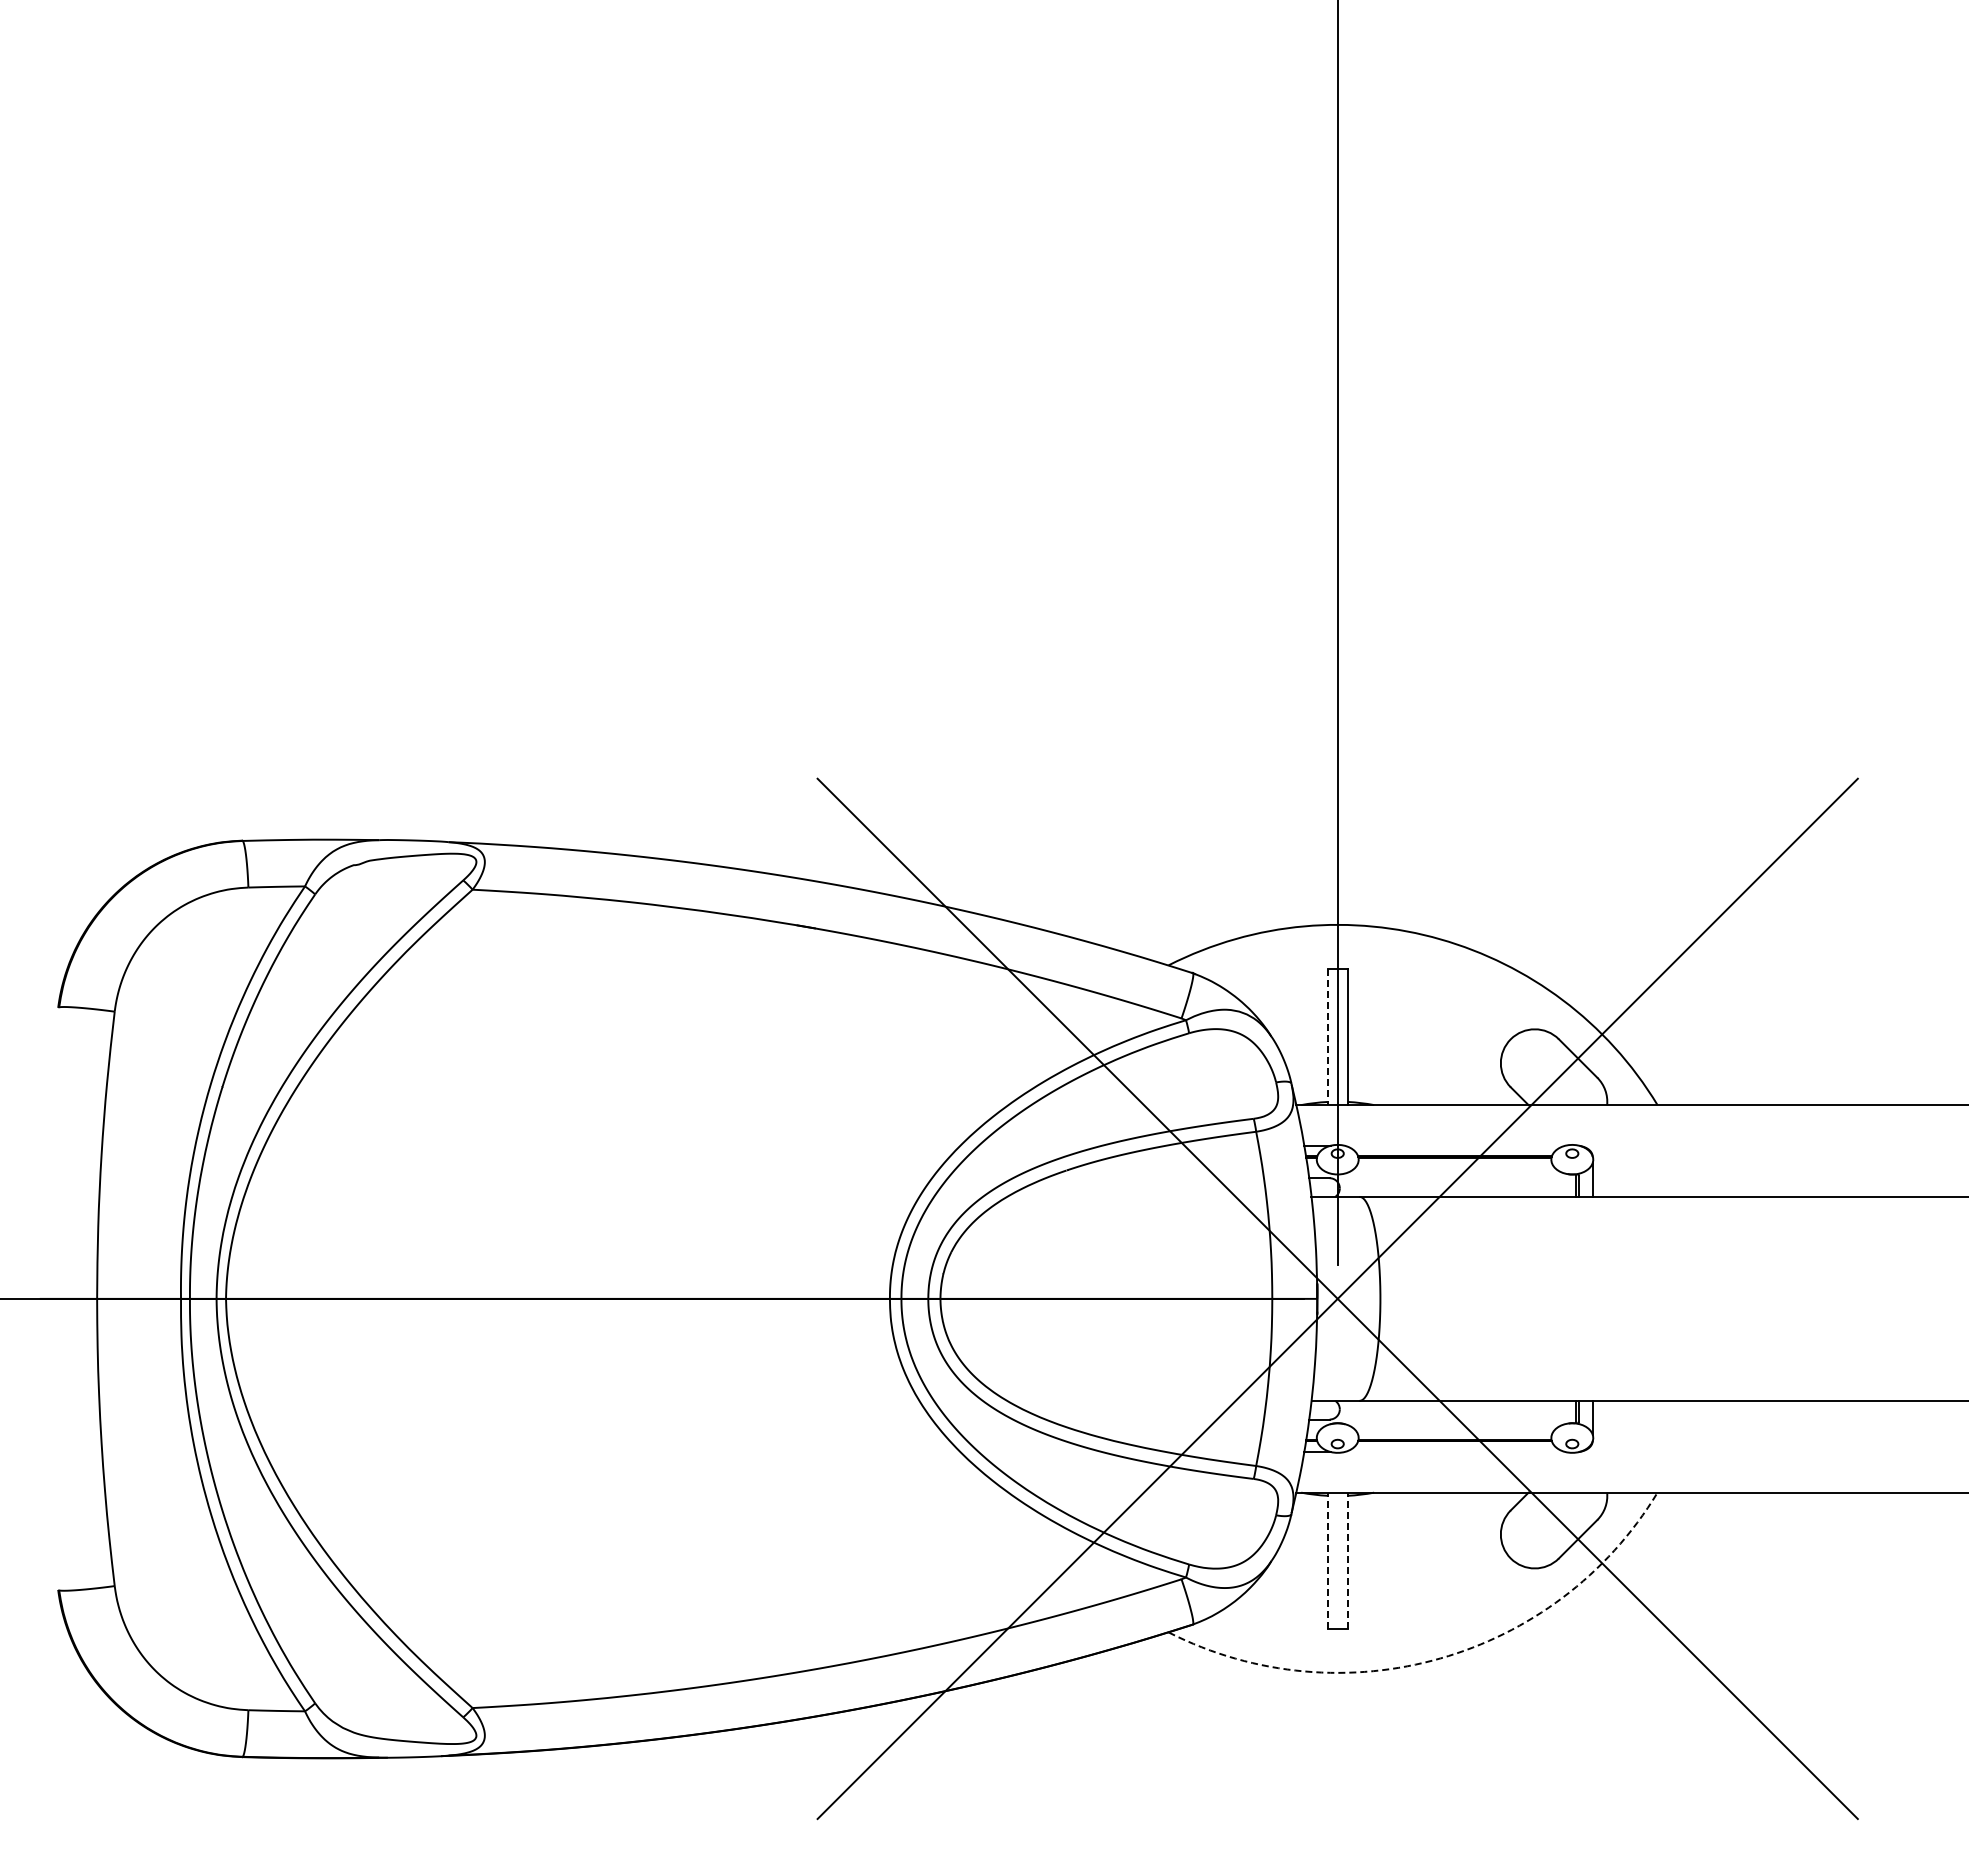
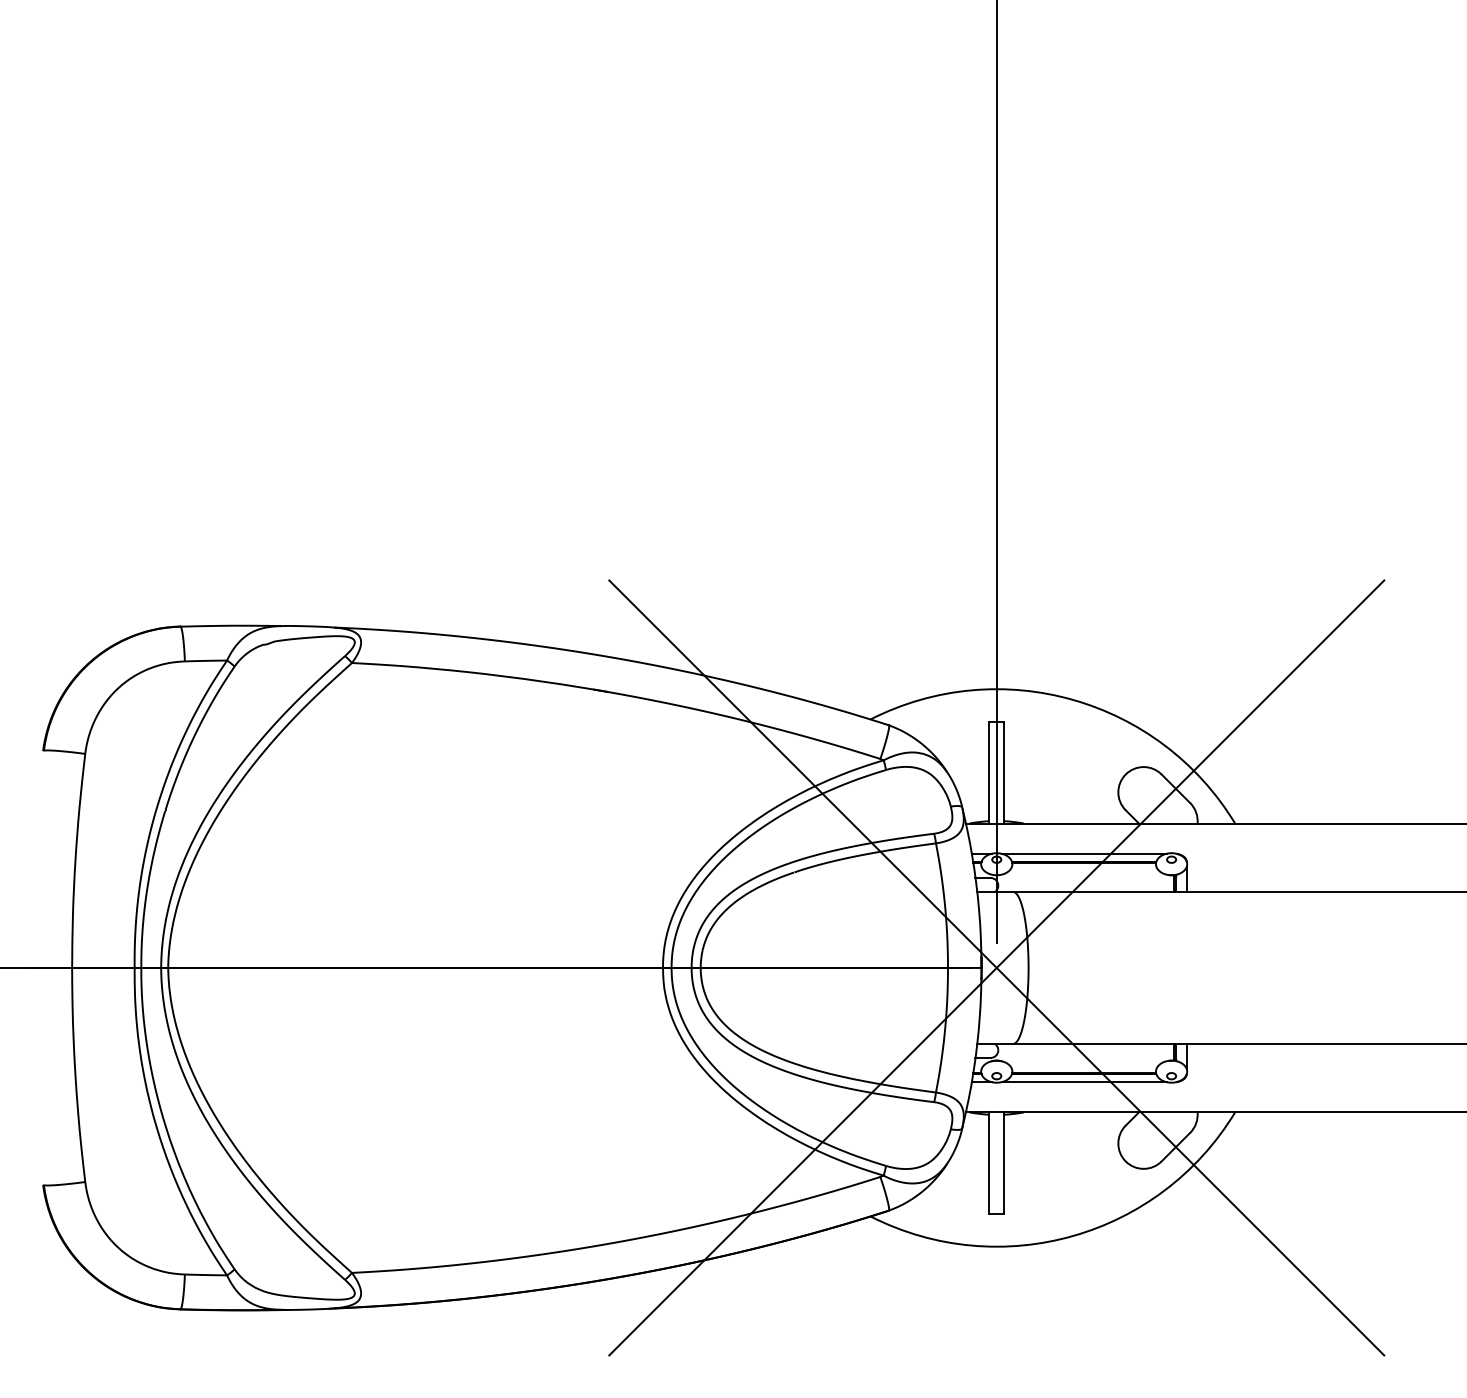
line: (1327, 1037) -> (989, 773), dashed -> solid
line: (1454, 1145) -> (1083, 853), added
line: (1454, 1452) -> (1083, 1082), added
line: (1327, 1560) -> (989, 1162), dashed -> solid
line: (1347, 1560) -> (1004, 1162), dashed -> solid
arc: (1440, 1658) -> (1073, 1235), dashed -> solid

